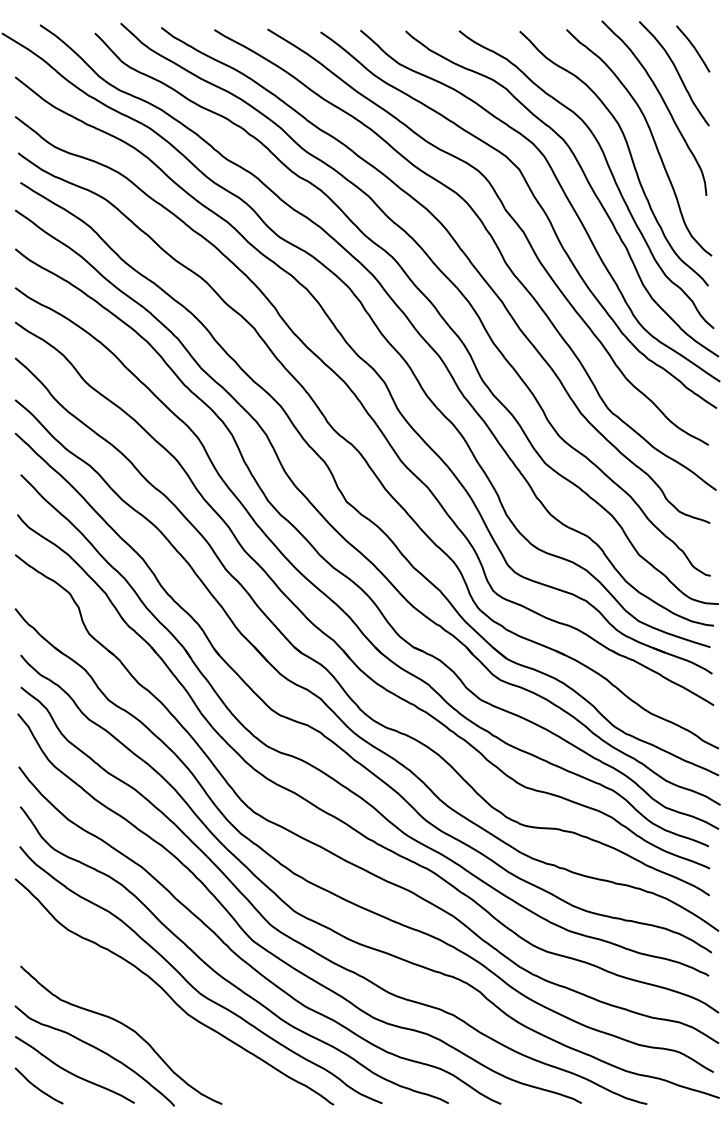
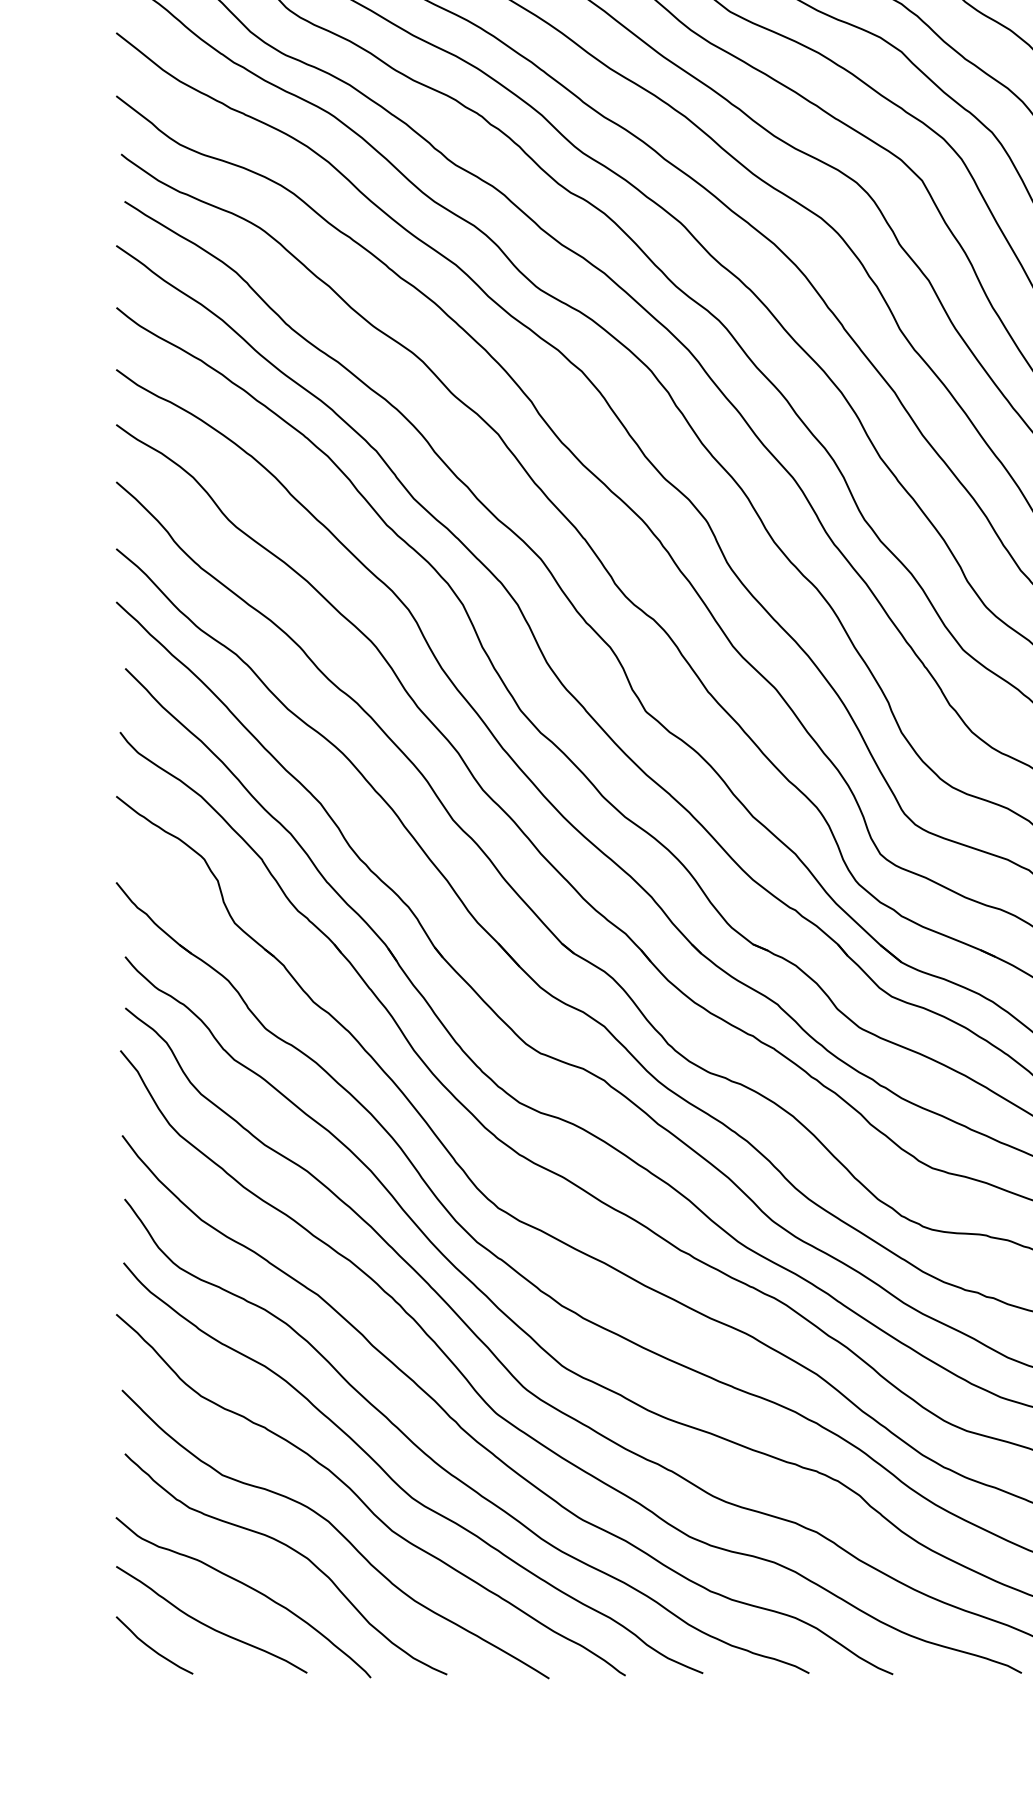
curve: (153, 1015) -> (337, 1532), added

